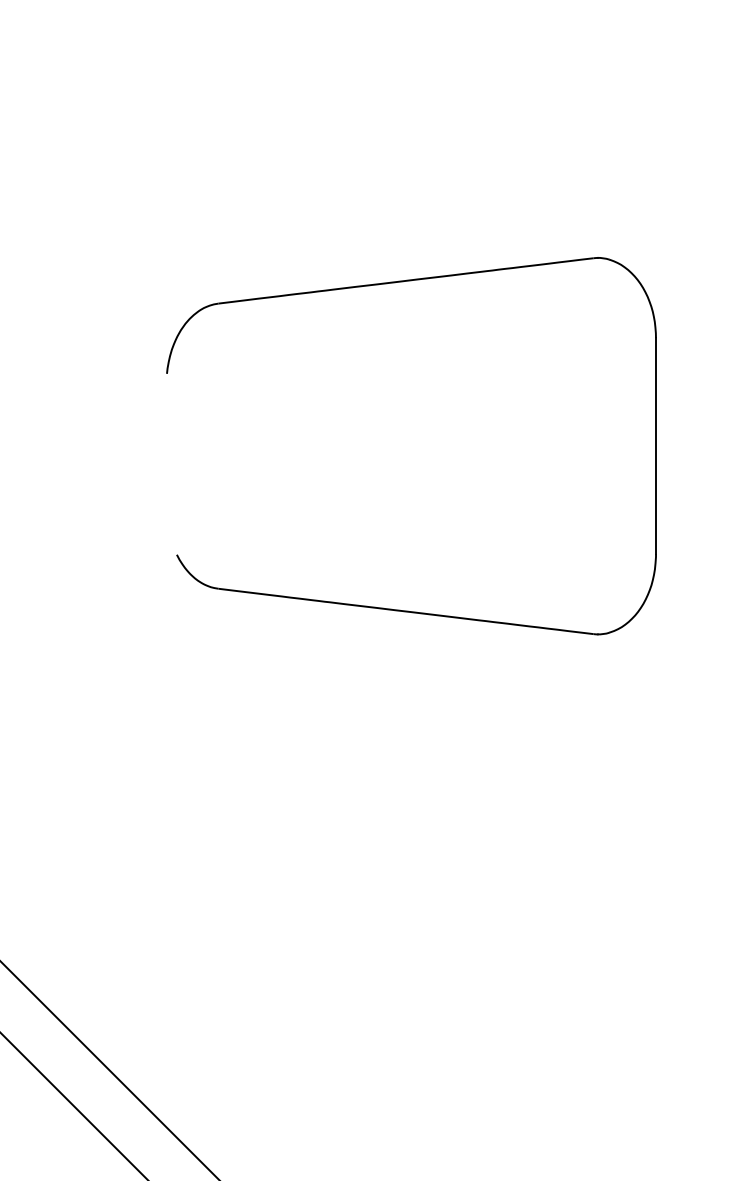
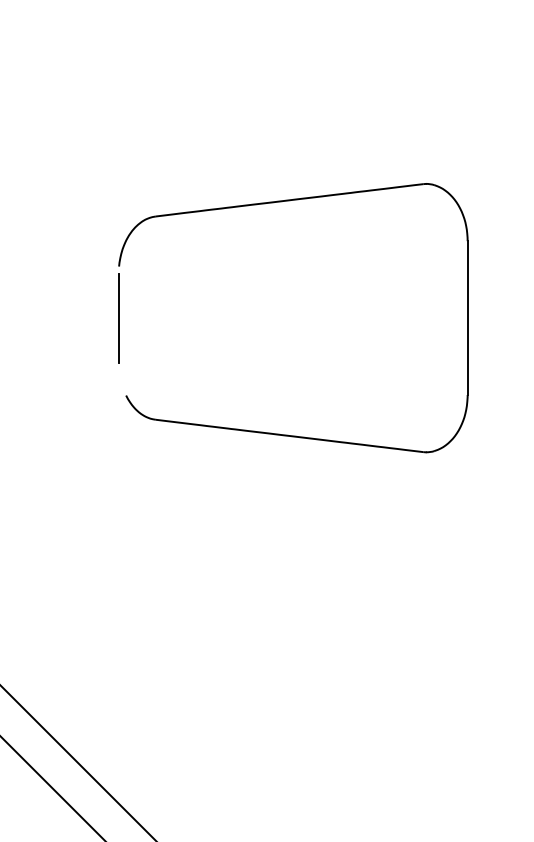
line: (166, 445) -> (118, 317), added

